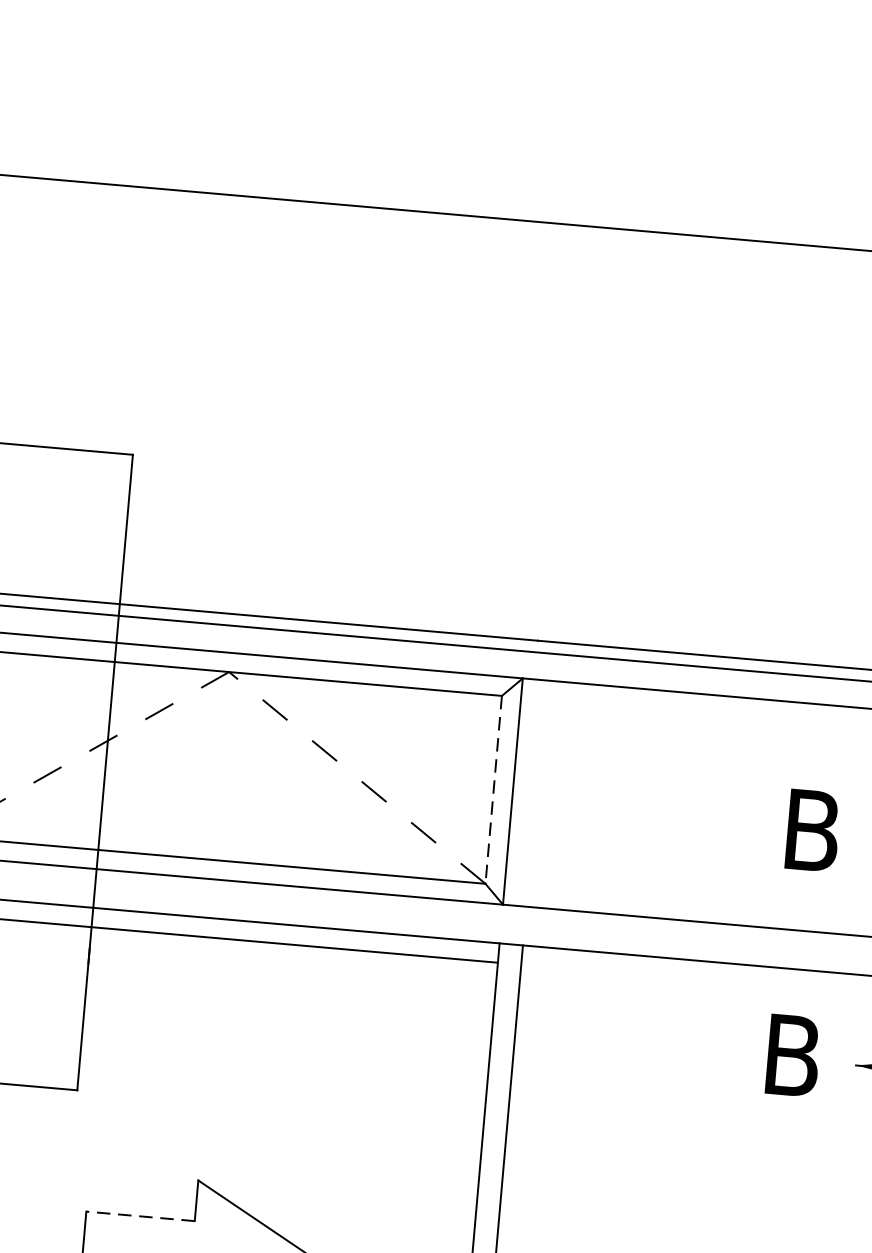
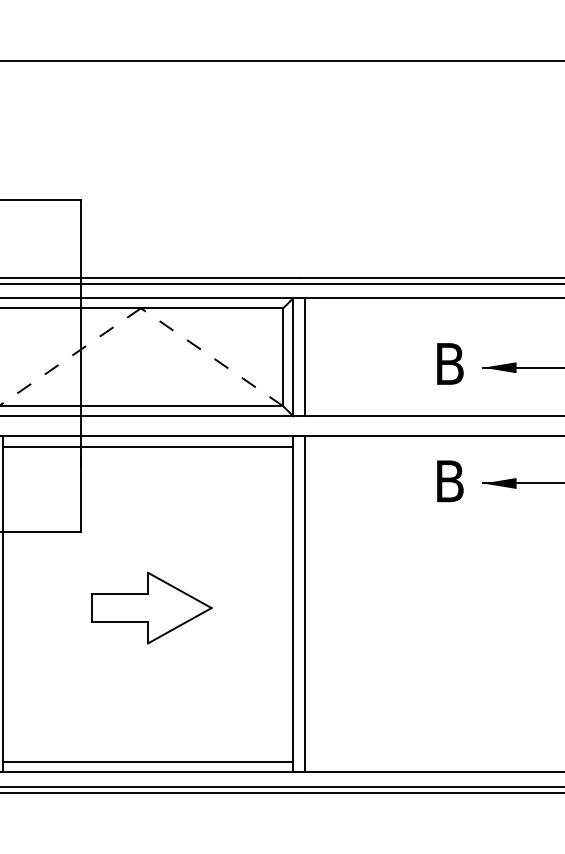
line: (494, 790) -> (283, 357), dashed -> solid
line: (536, 794) -> (305, 357), added
line: (140, 1215) -> (119, 593), dashed -> solid

